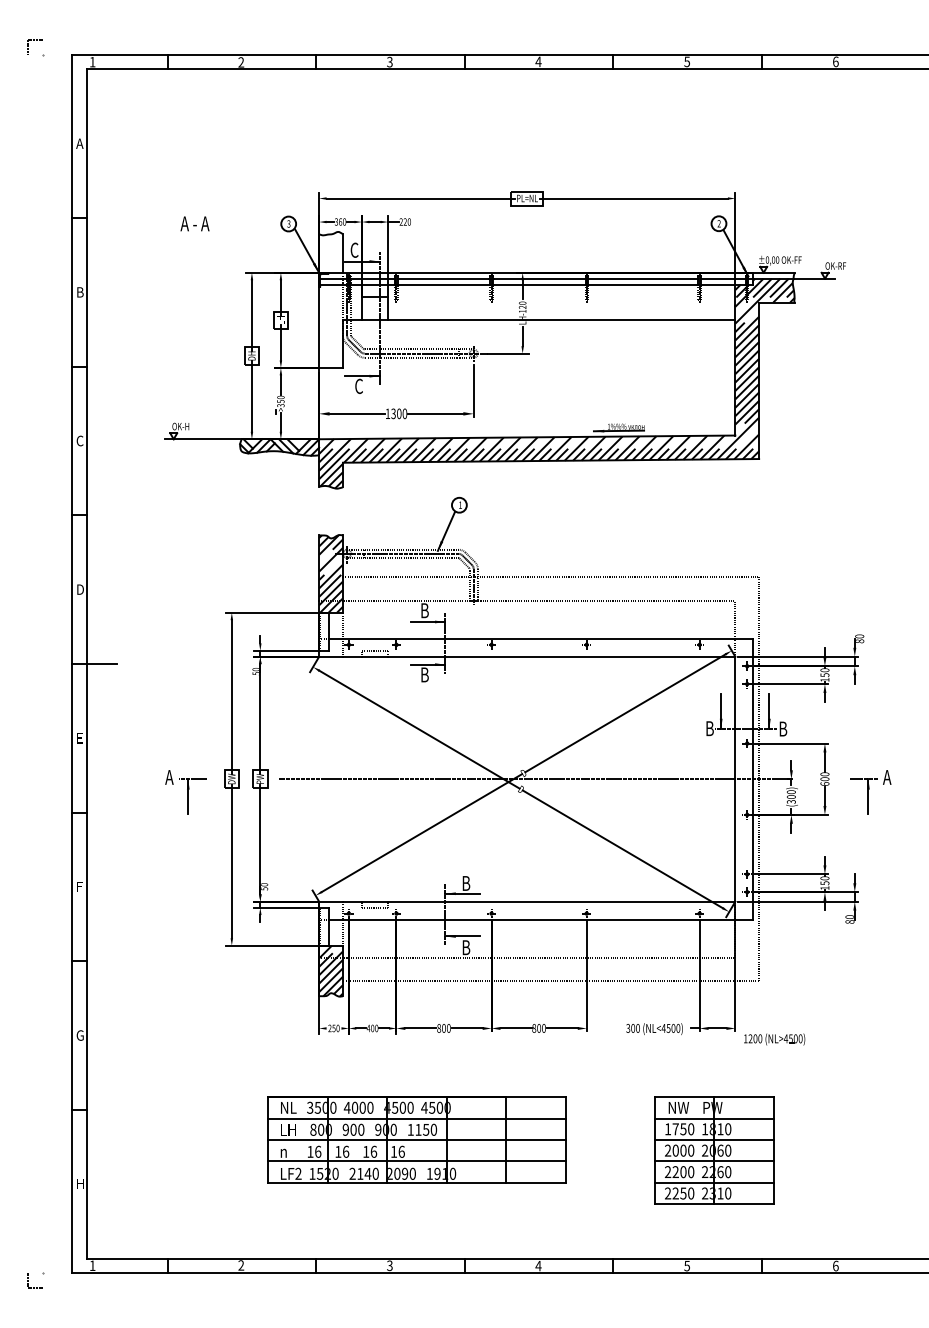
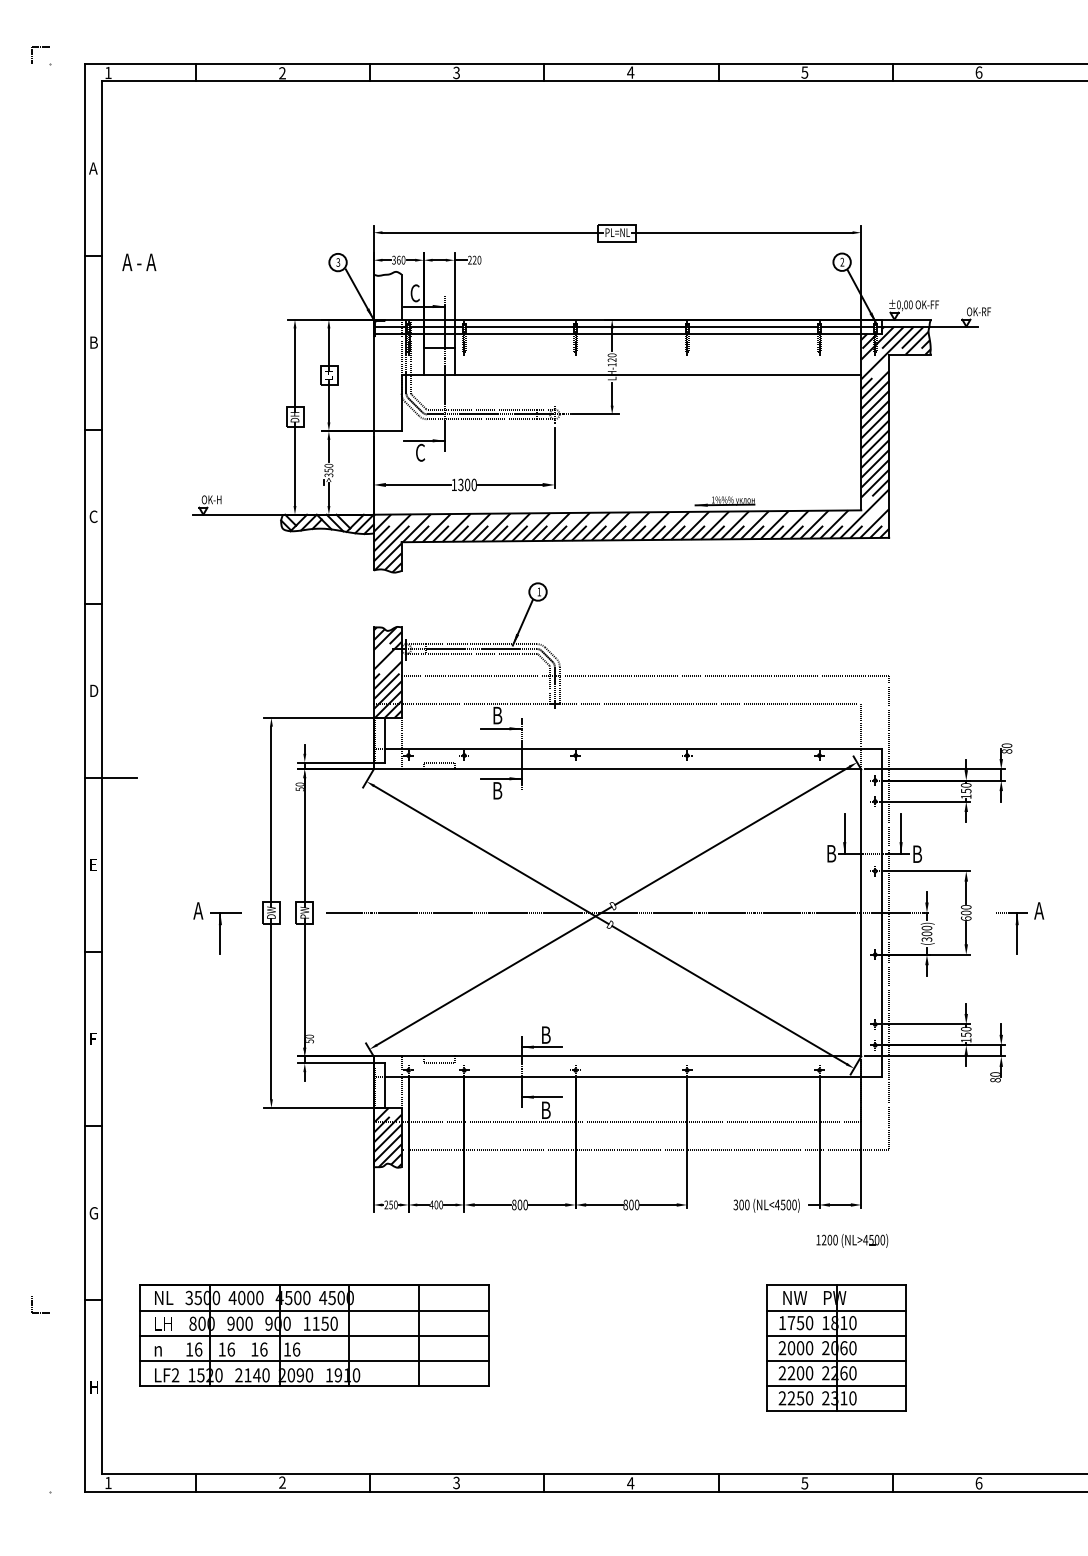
text: (195, 223) -> (139, 261), moved
part: (774, 1039) -> (852, 1240), moved
part: (417, 1139) -> (314, 1335), moved
part: (27, 1280) -> (32, 1304), moved

